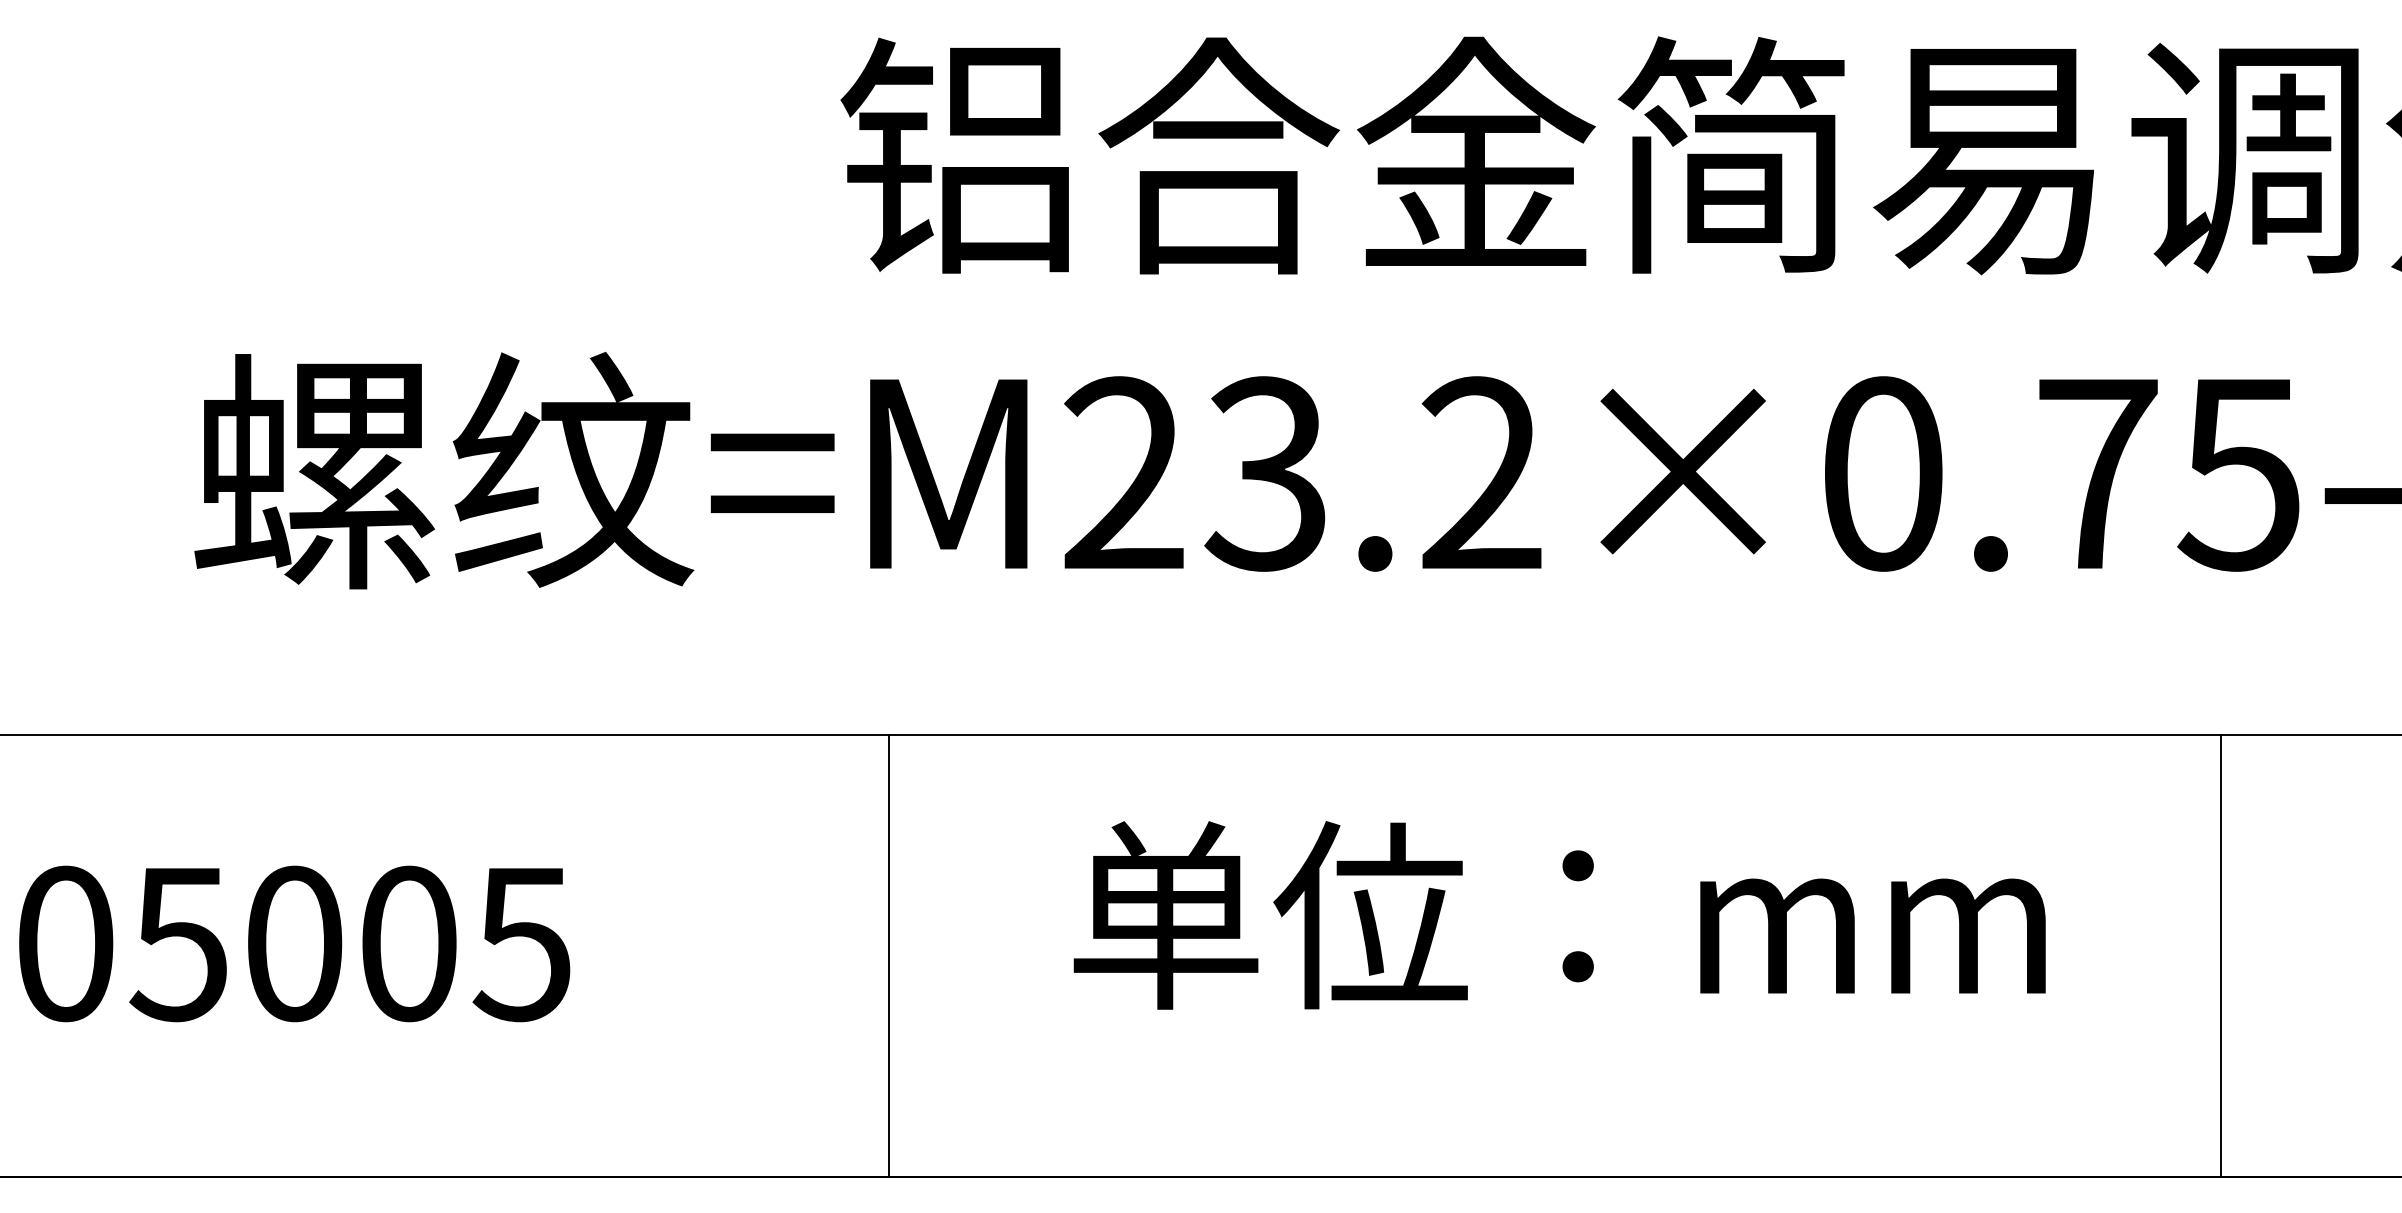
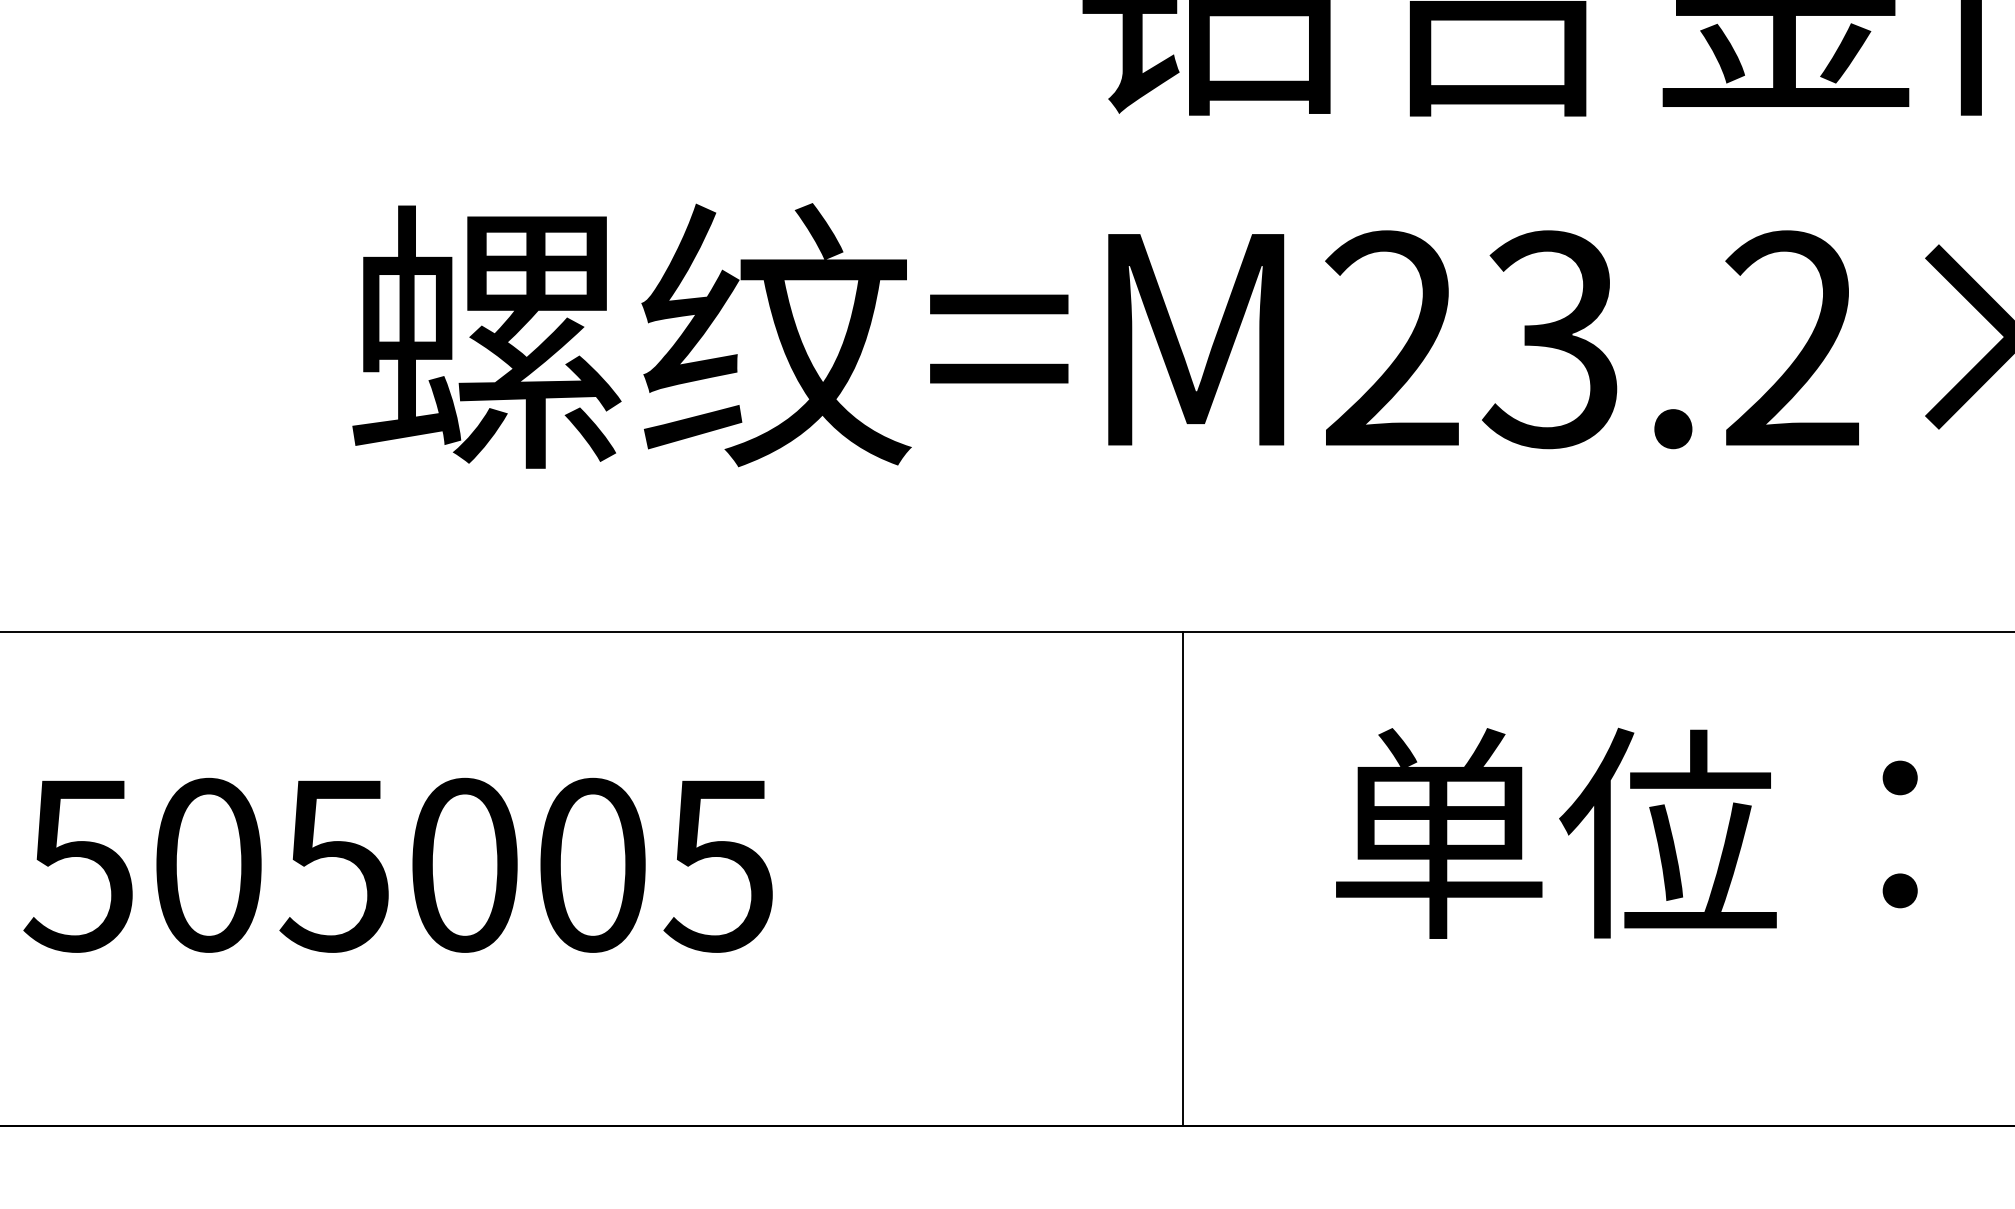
line: (888, 955) -> (1182, 878), moved

